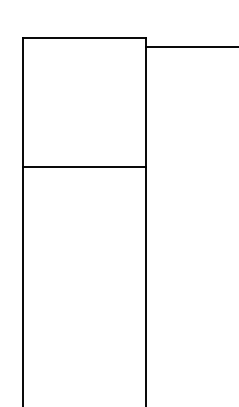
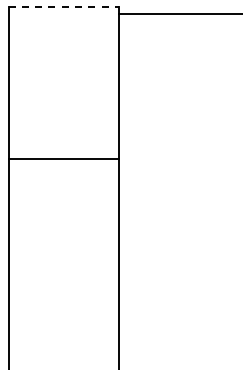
line: (84, 38) -> (64, 6), solid -> dashed
line: (83, 167) -> (63, 159), moved

